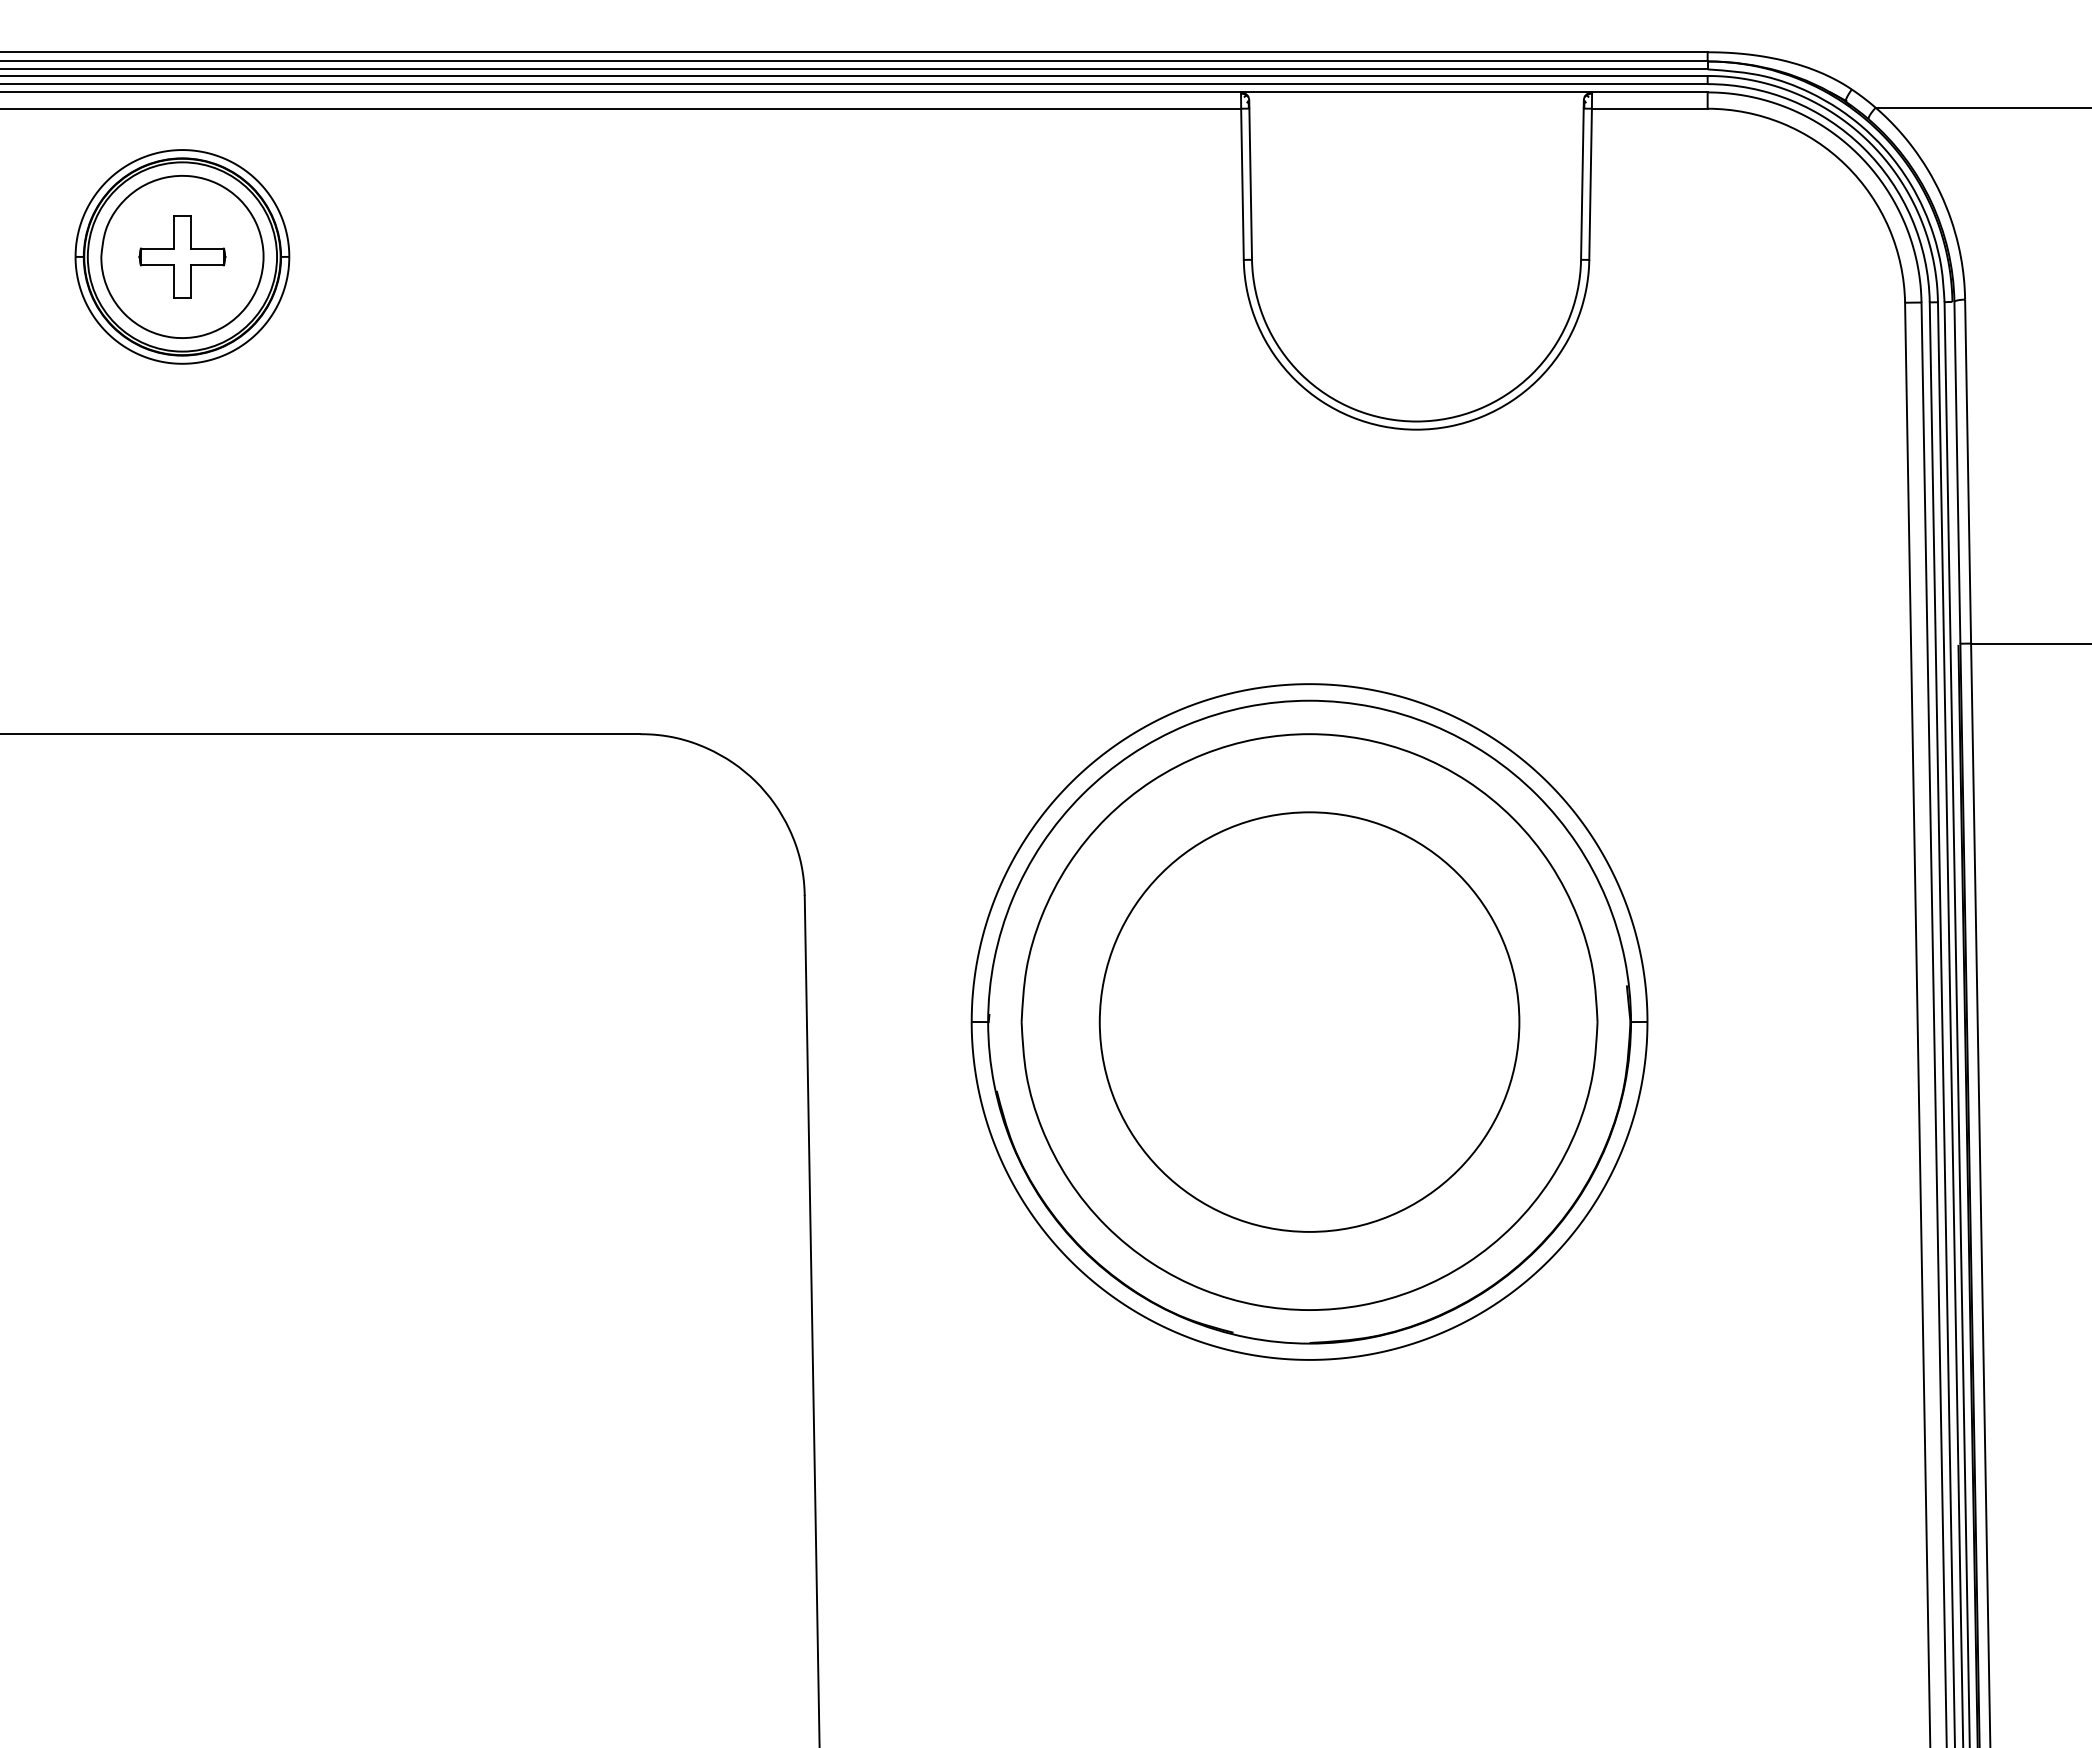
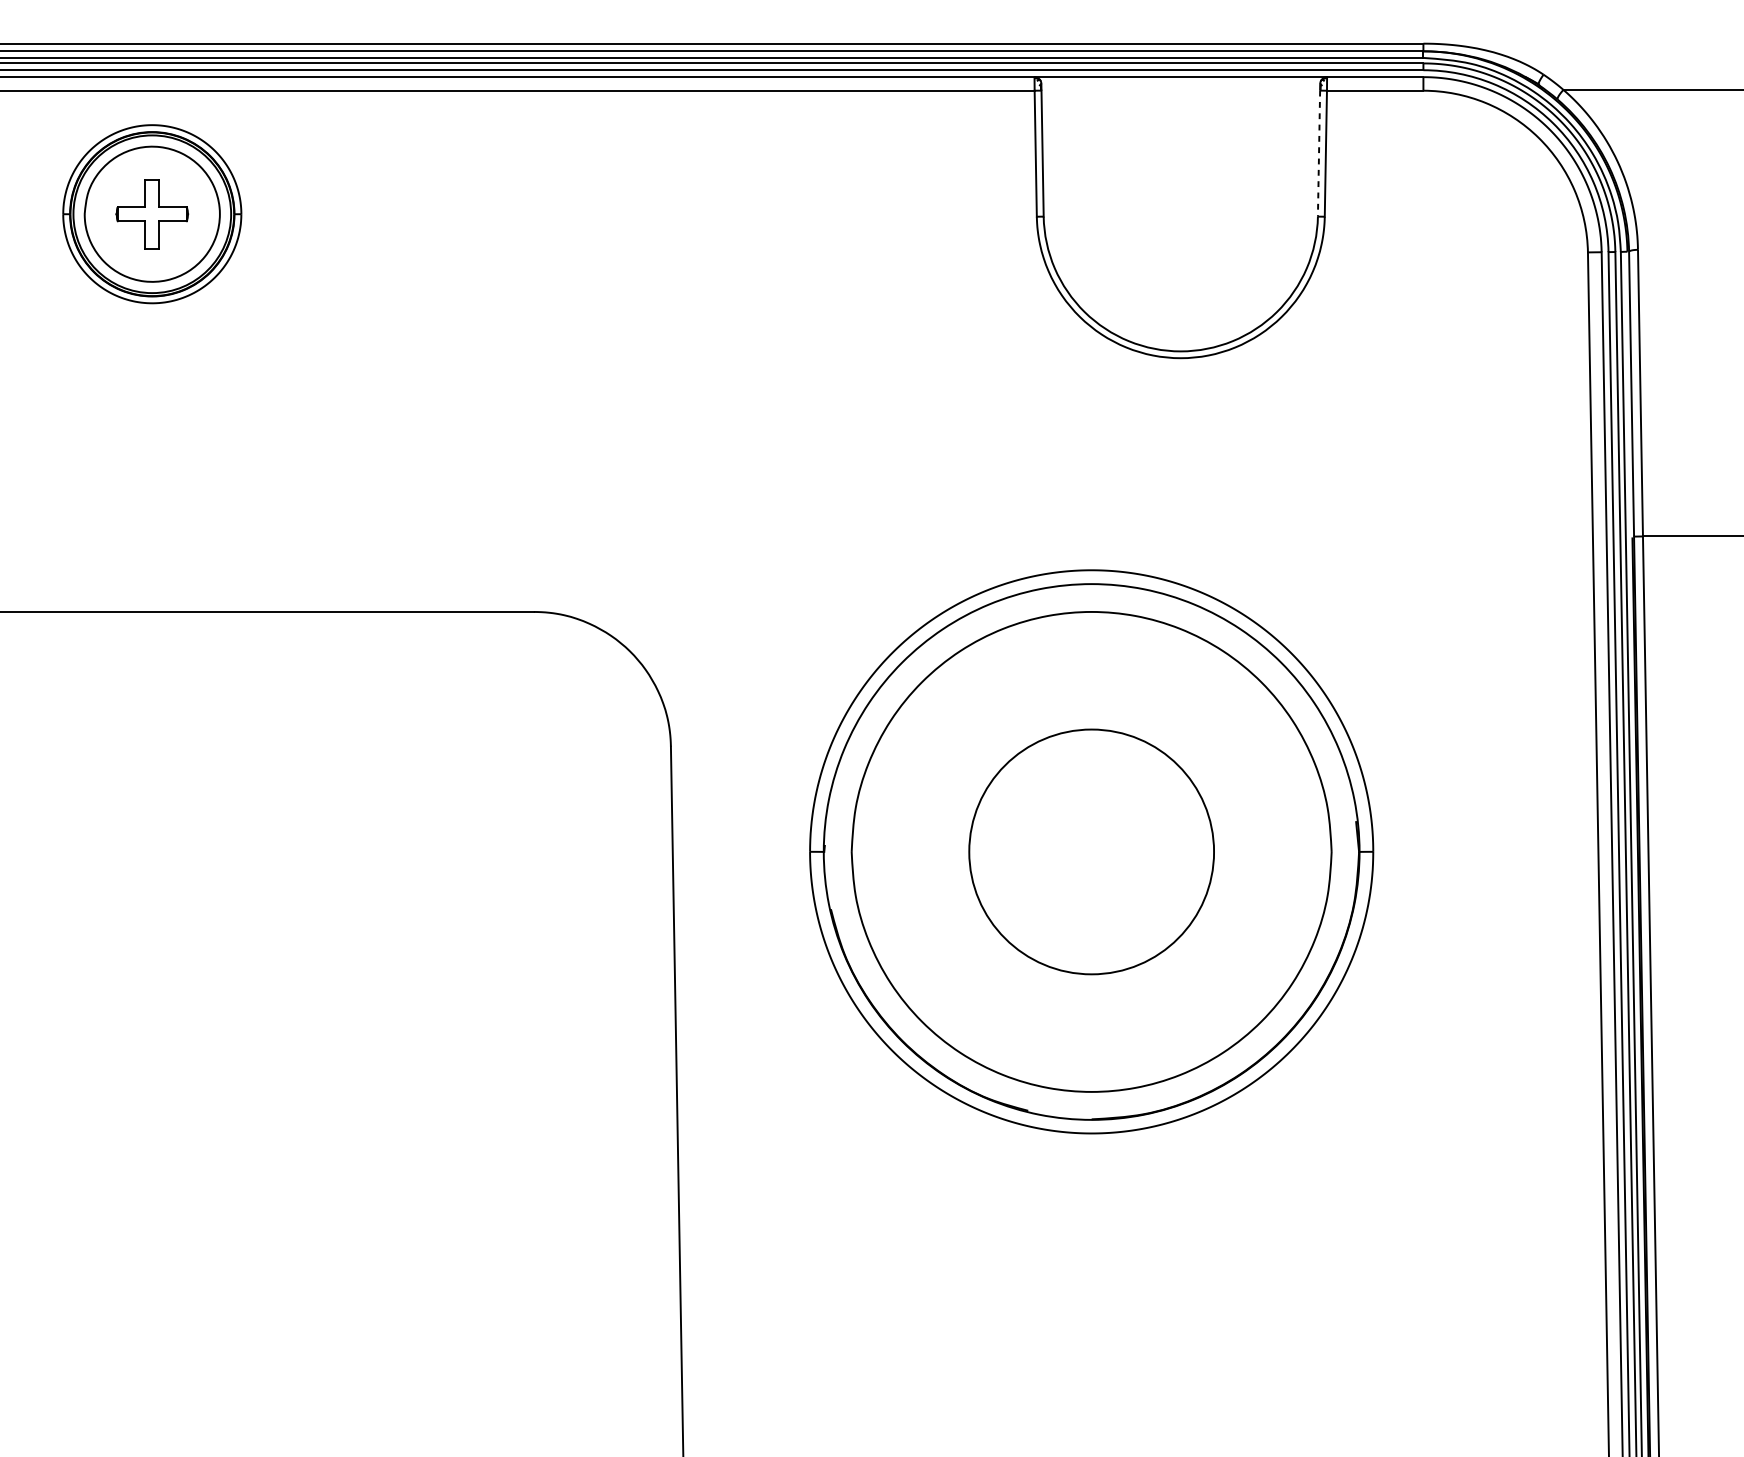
line: (1582, 184) -> (1319, 153), solid -> dashed
circle: (1309, 1021) -> (1091, 851), size x0.7

